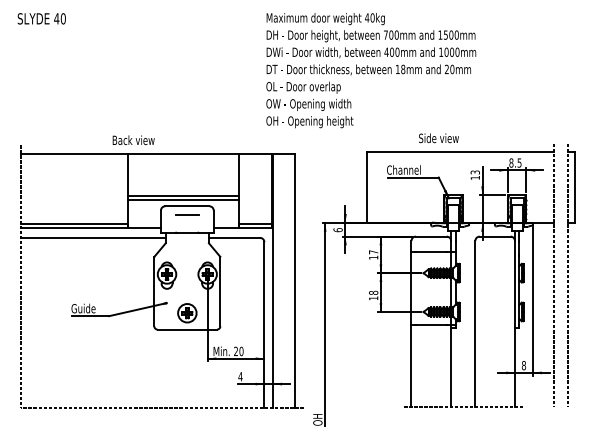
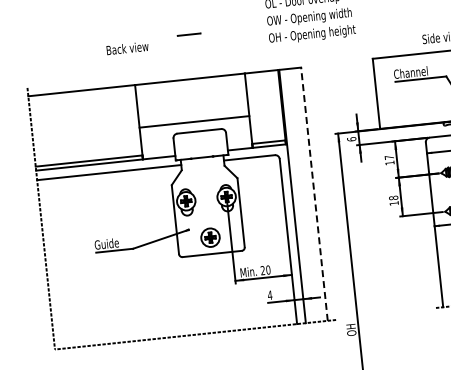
text: (133, 140) -> (127, 48), moved
line: (183, 199) -> (194, 125), removed
line: (187, 214) -> (189, 34), moved
line: (295, 280) -> (314, 193), solid -> dashed

